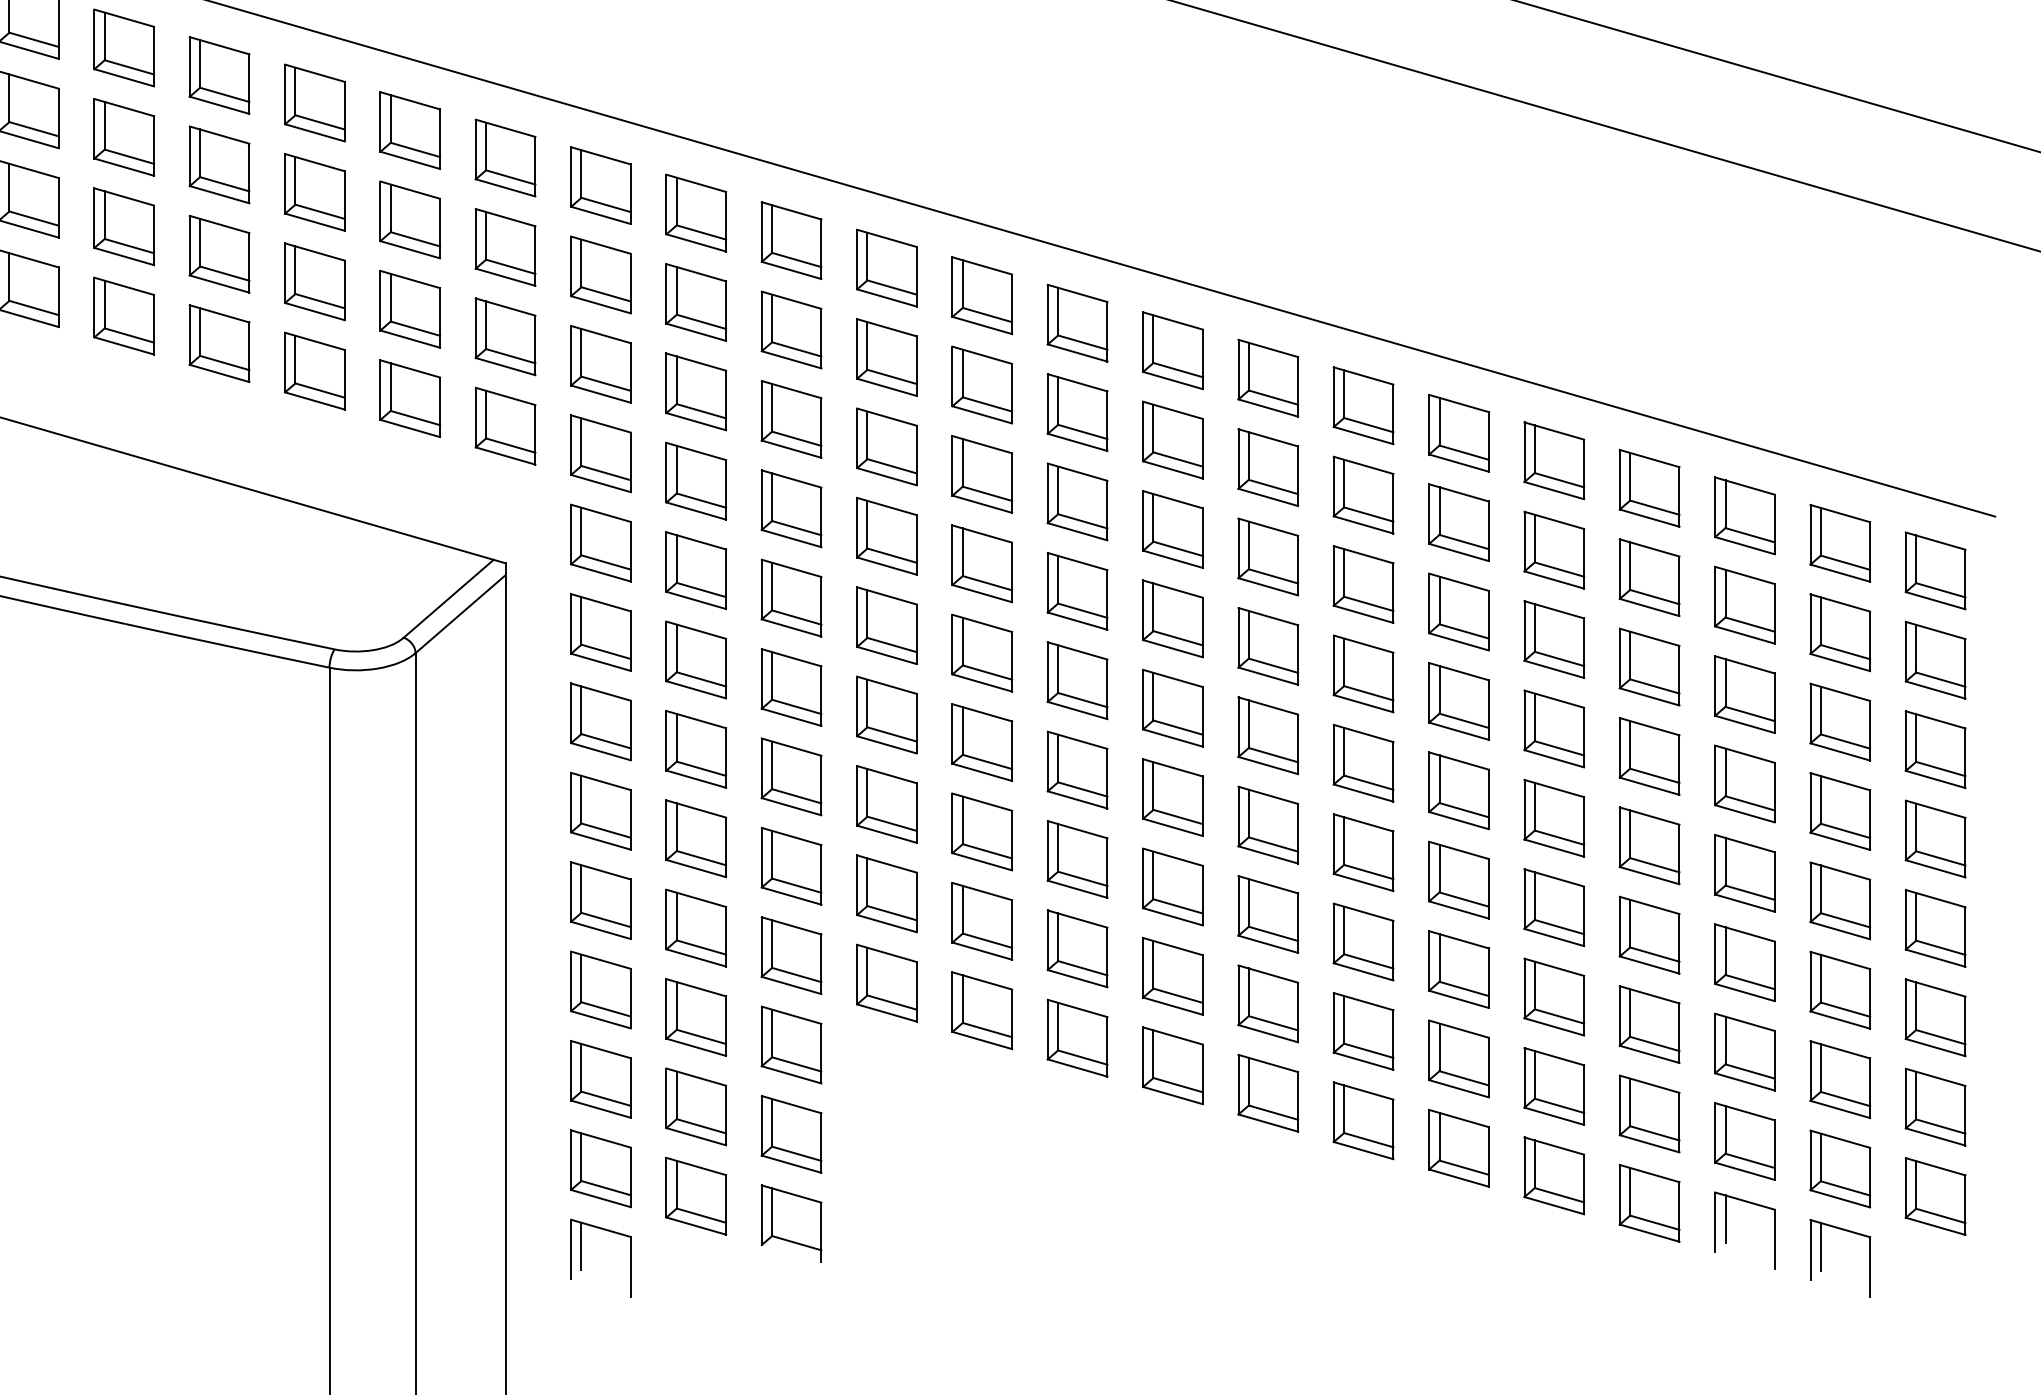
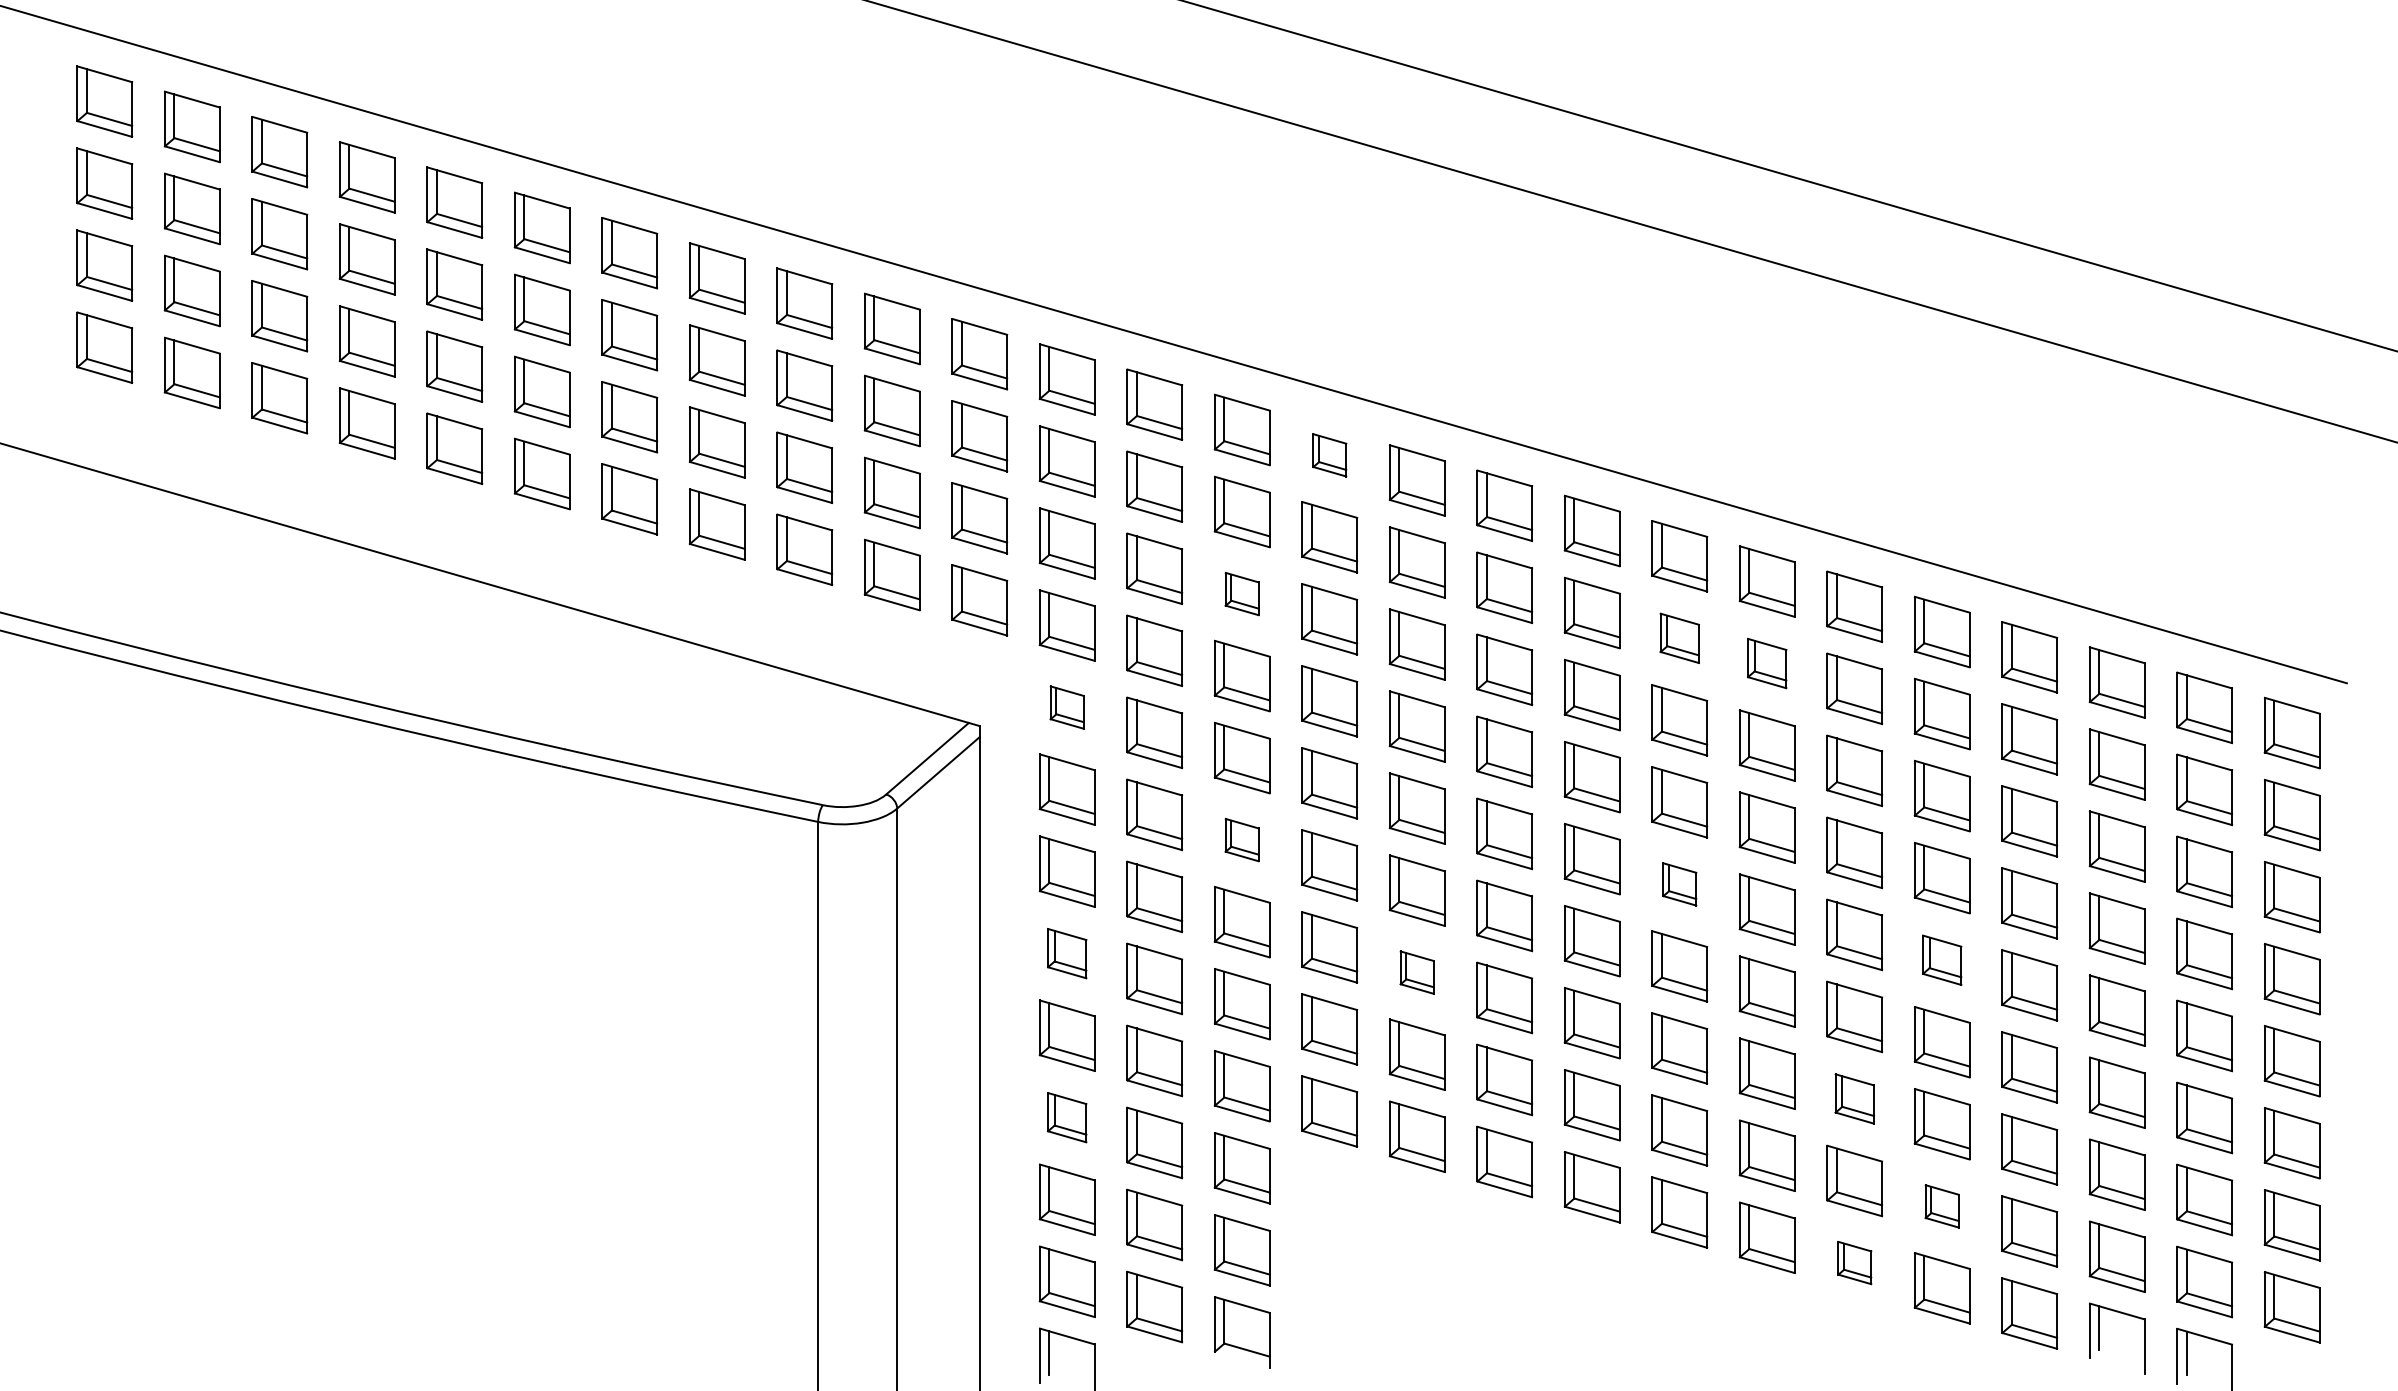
part: (886, 268) -> (1329, 455), size x0.6
part: (790, 418) -> (1241, 593), size x0.6
part: (1267, 467) -> (1679, 638), size x0.7
part: (1362, 495) -> (1766, 663), size x0.7
part: (600, 543) -> (1066, 707), size x0.6
part: (790, 686) -> (1241, 839), size x0.6
part: (1267, 735) -> (1679, 884), size x0.6
part: (600, 811) -> (1066, 953), size x0.7
part: (1553, 818) -> (1941, 960), size x0.7
part: (981, 831) -> (1416, 972), size x0.6
part: (1458, 969) -> (1854, 1098), size x0.7
part: (600, 989) -> (1066, 1117), size x0.7
part: (1553, 1086) -> (1941, 1206), size x0.6
part: (1458, 1147) -> (1854, 1262), size x0.6

